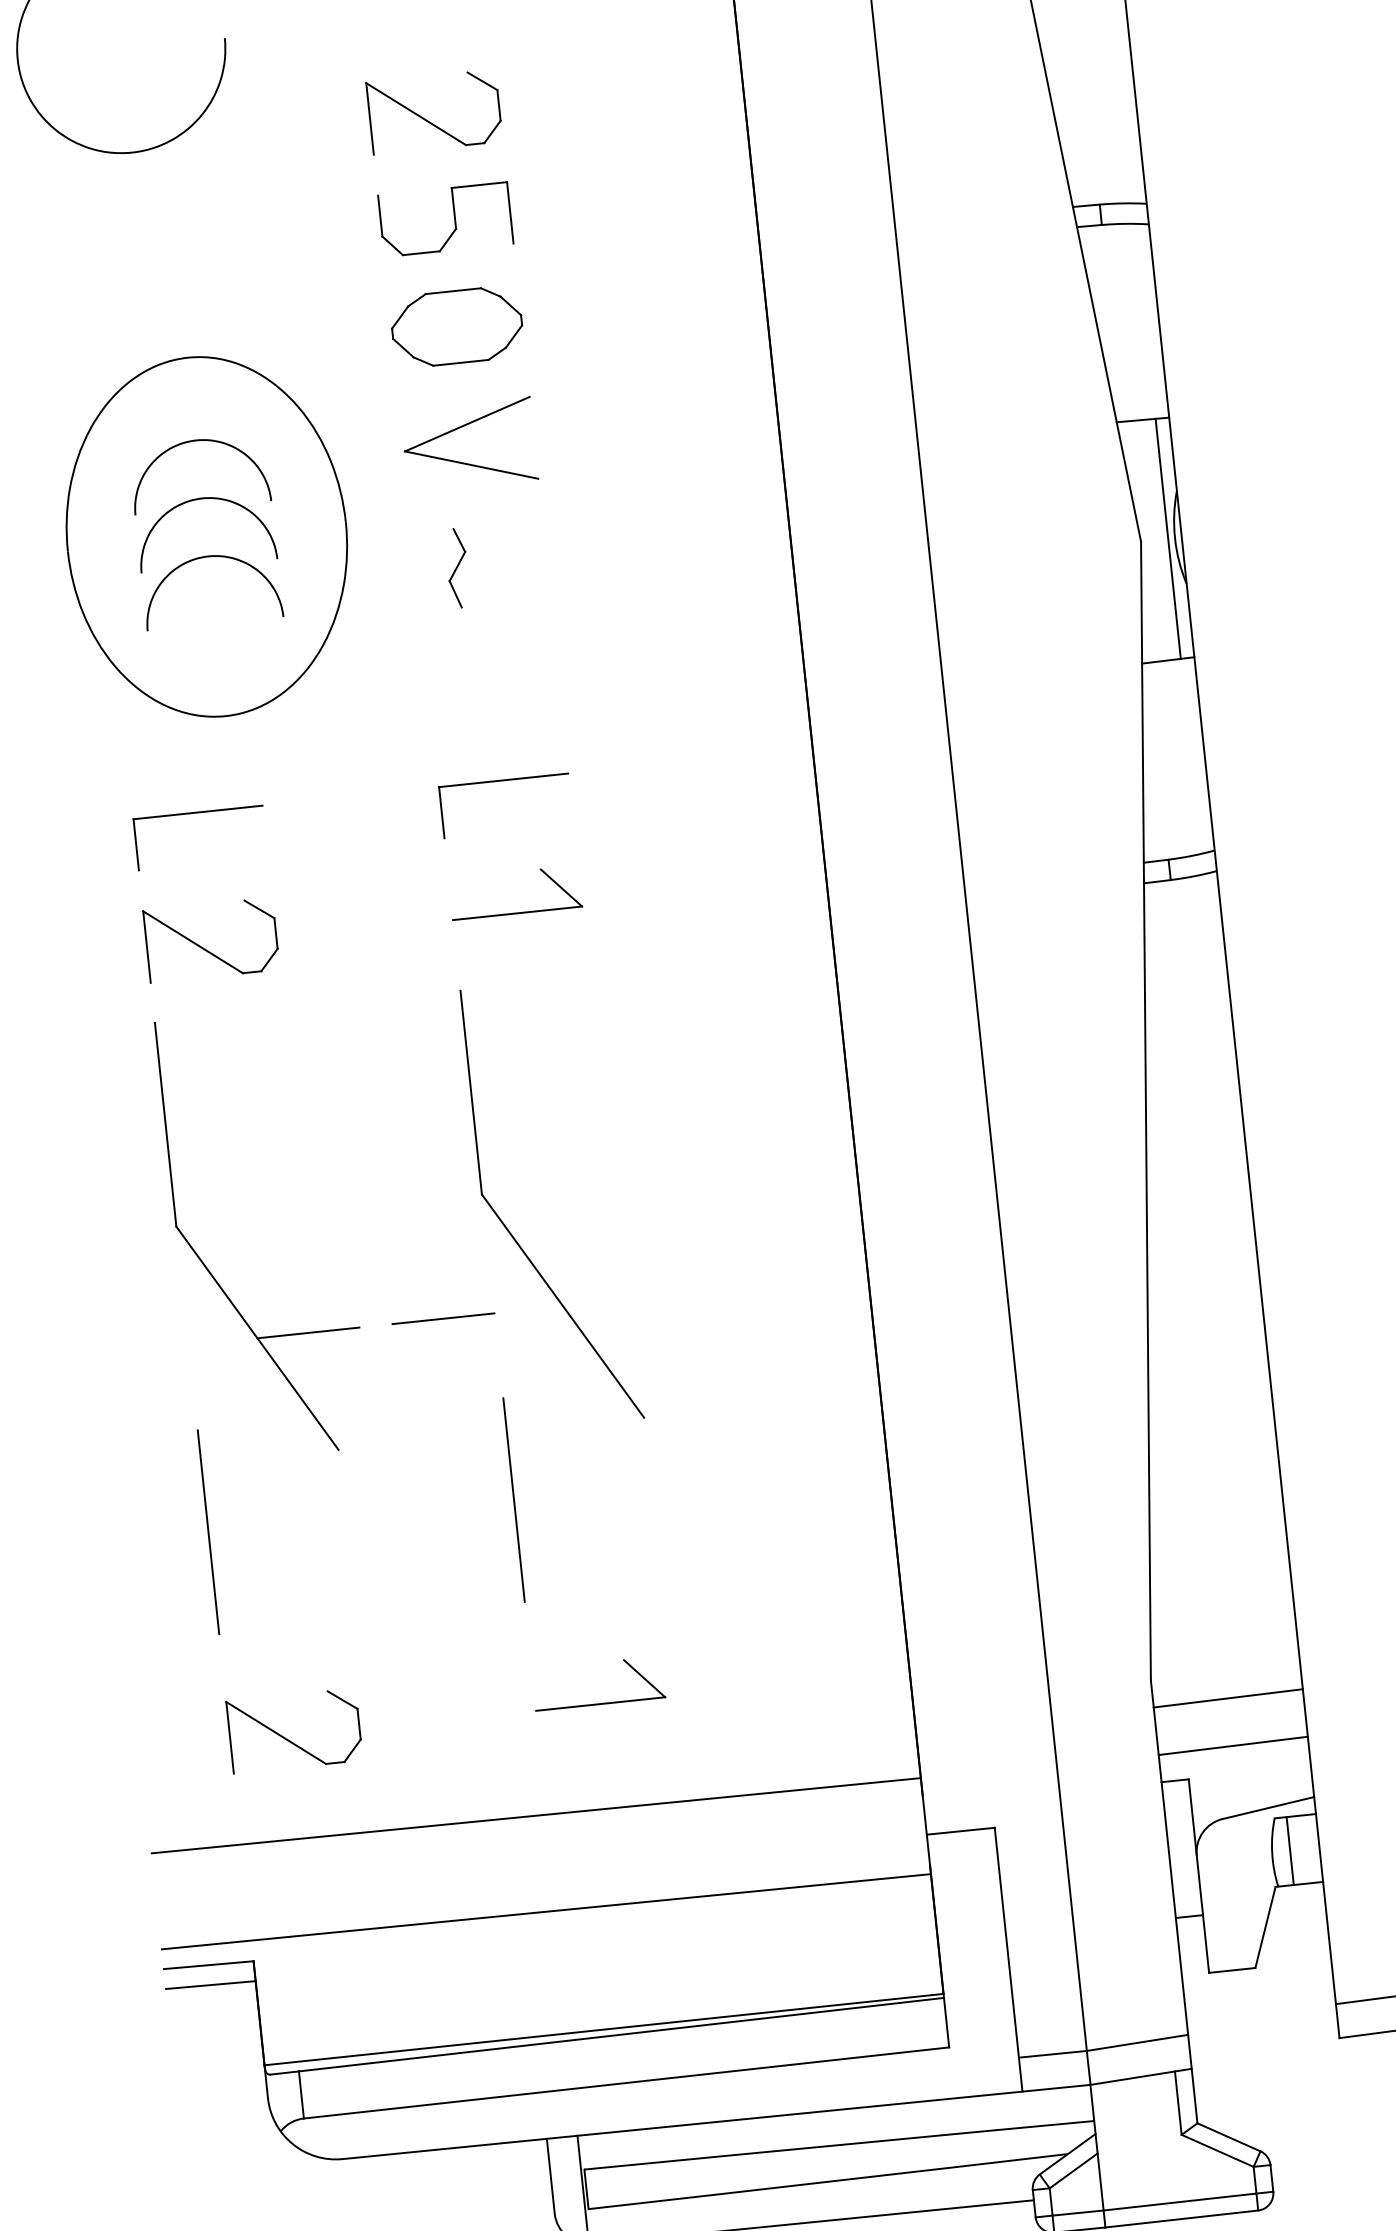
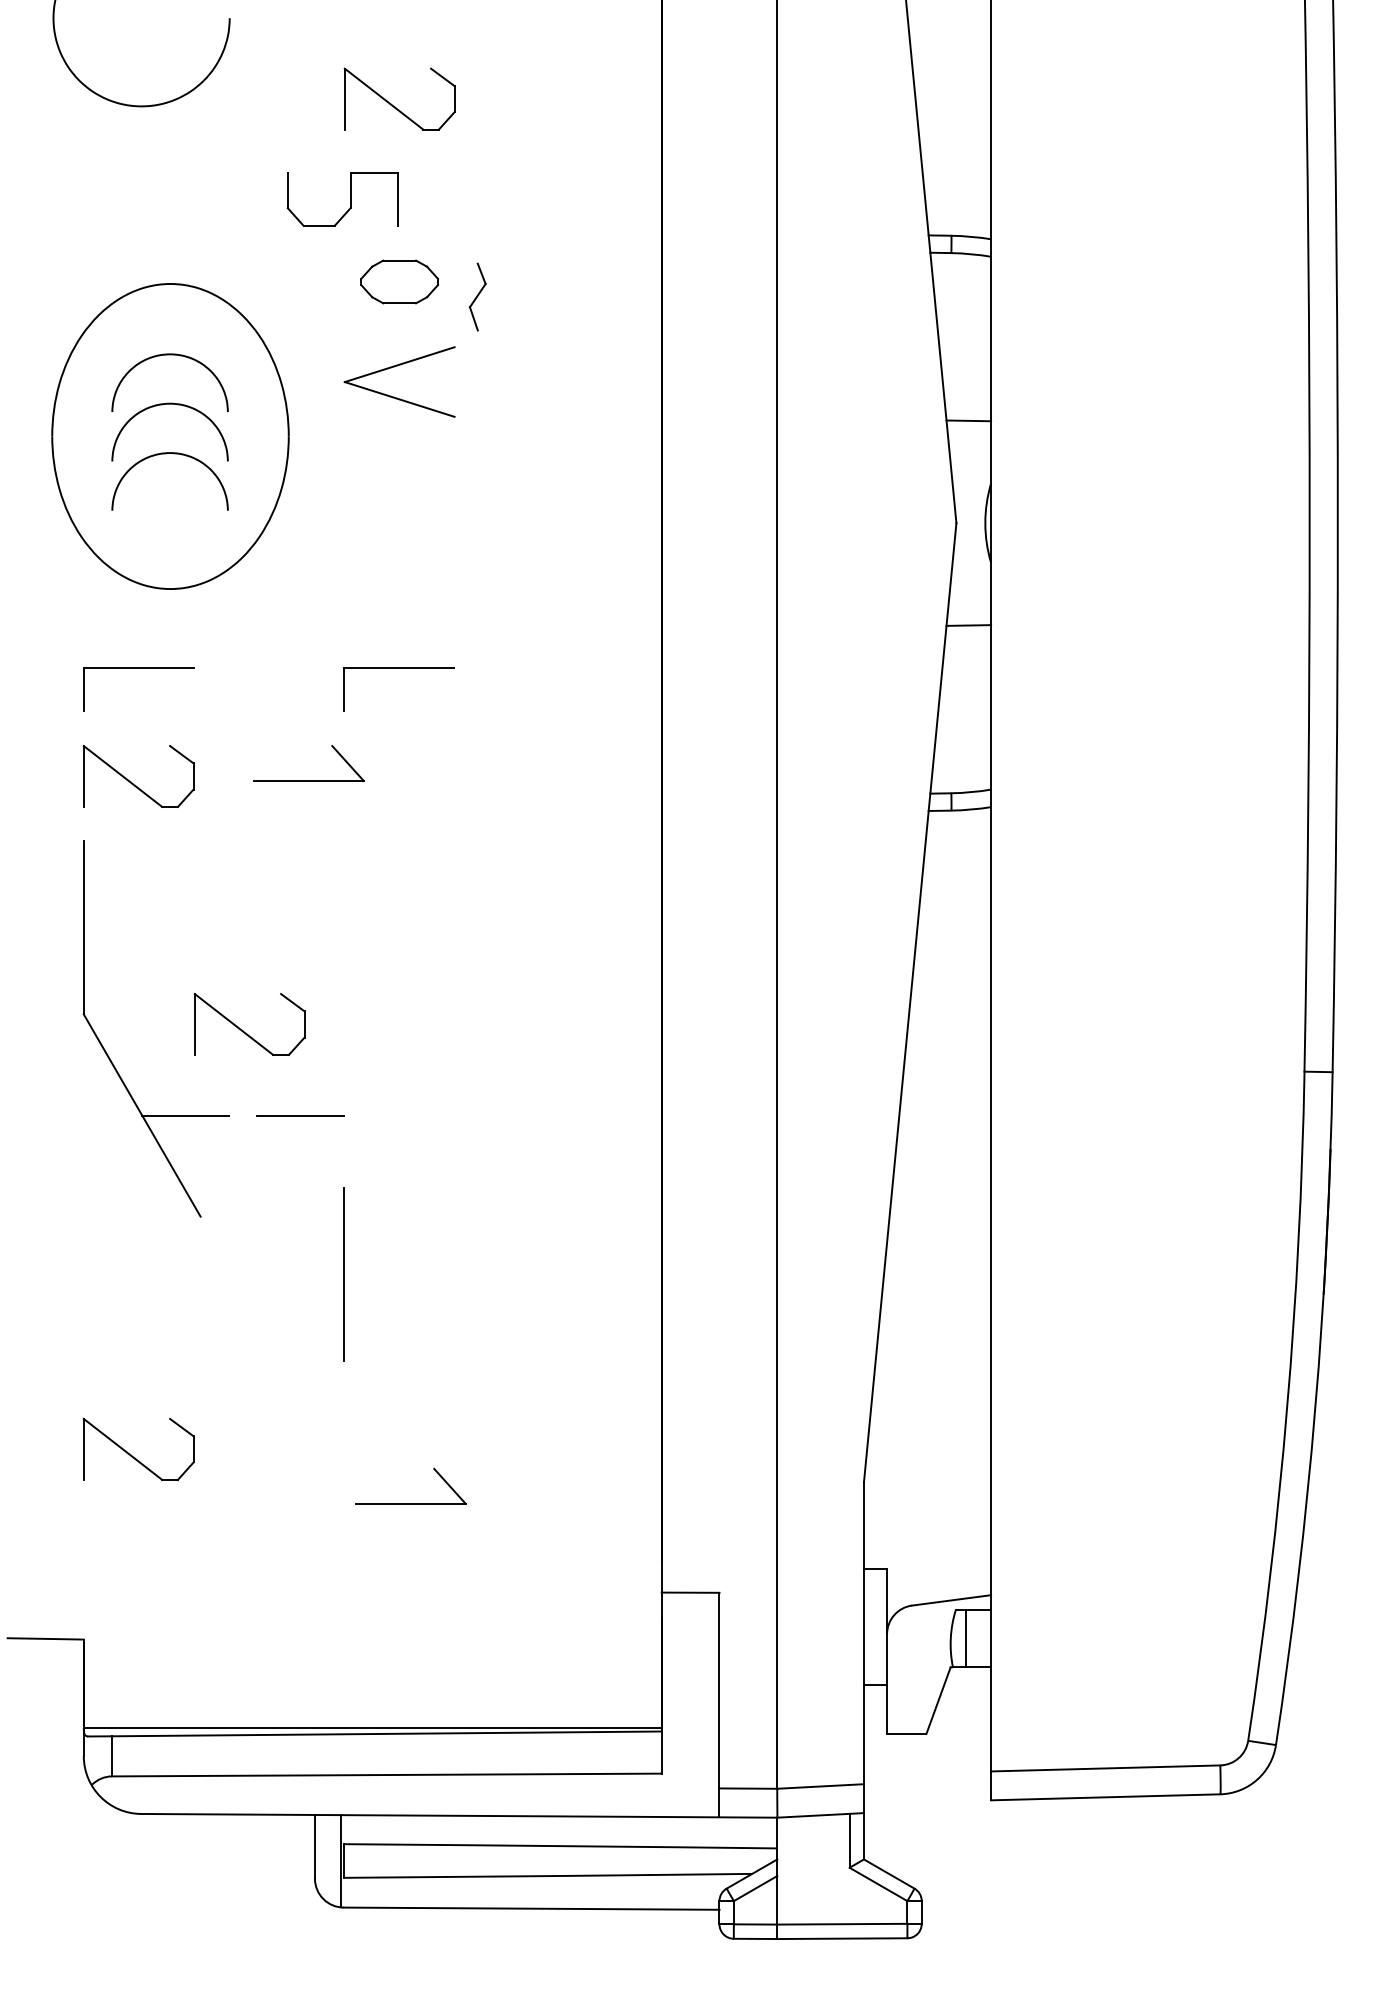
part: (454, 218) -> (350, 199), moved
part: (456, 326) -> (399, 281), size x0.7
line: (1168, 539) -> (979, 523), removed
part: (457, 567) -> (477, 296), moved
part: (517, 912) -> (308, 780), moved
part: (366, 1225) -> (243, 1030), added
part: (510, 1230) -> (364, 1047), removed
line: (208, 1532) -> (83, 1274), removed
line: (1228, 1698) -> (927, 1504), removed
part: (600, 1703) -> (410, 1503), moved
line: (1233, 1745) -> (927, 1544), removed
line: (536, 1815) -> (334, 1541), removed
line: (546, 1911) -> (334, 1623), removed
line: (210, 1984) -> (45, 1655), removed

